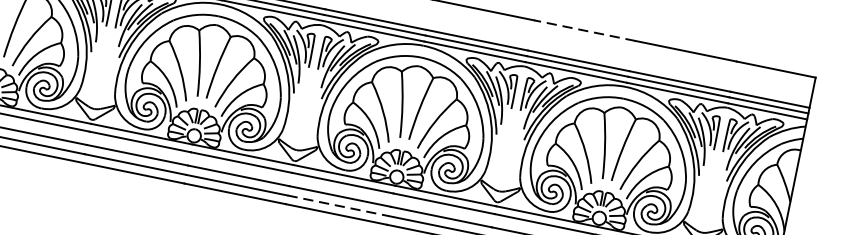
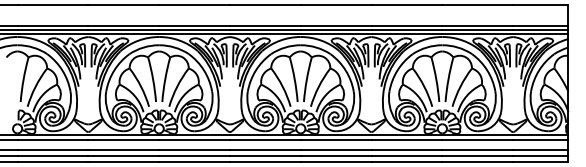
line: (584, 30) -> (406, 4), dashed -> solid
line: (338, 206) -> (265, 156), dashed -> solid

